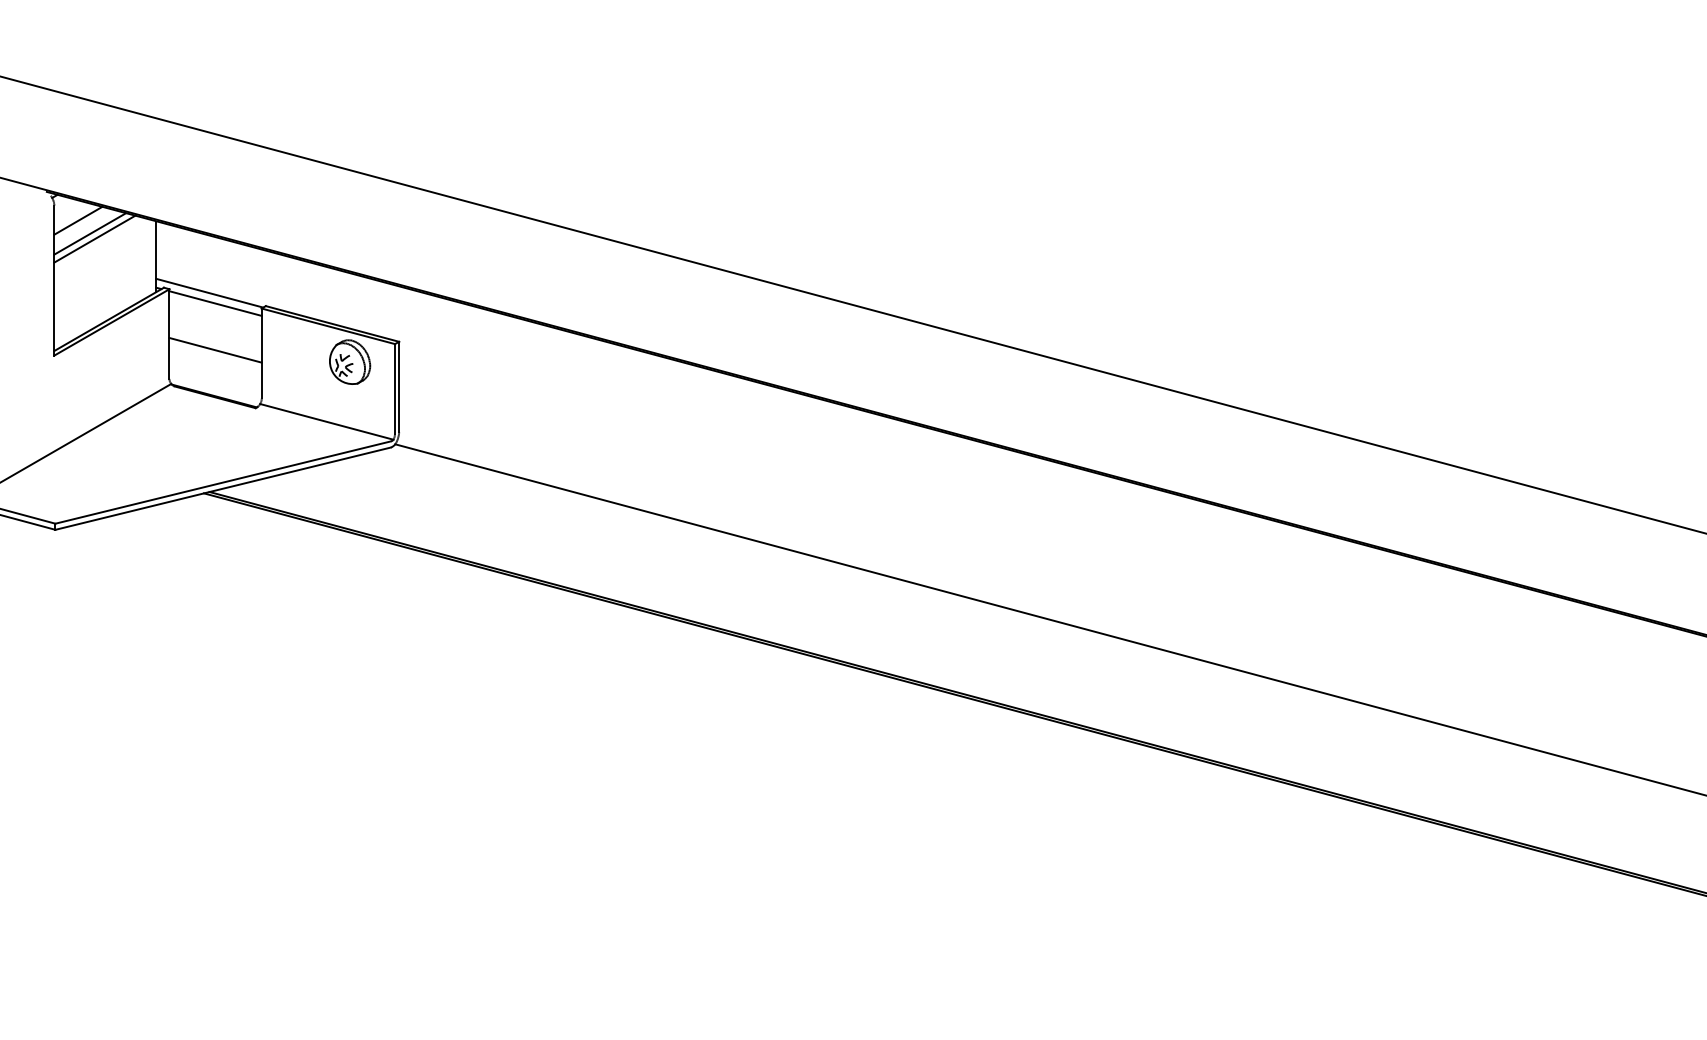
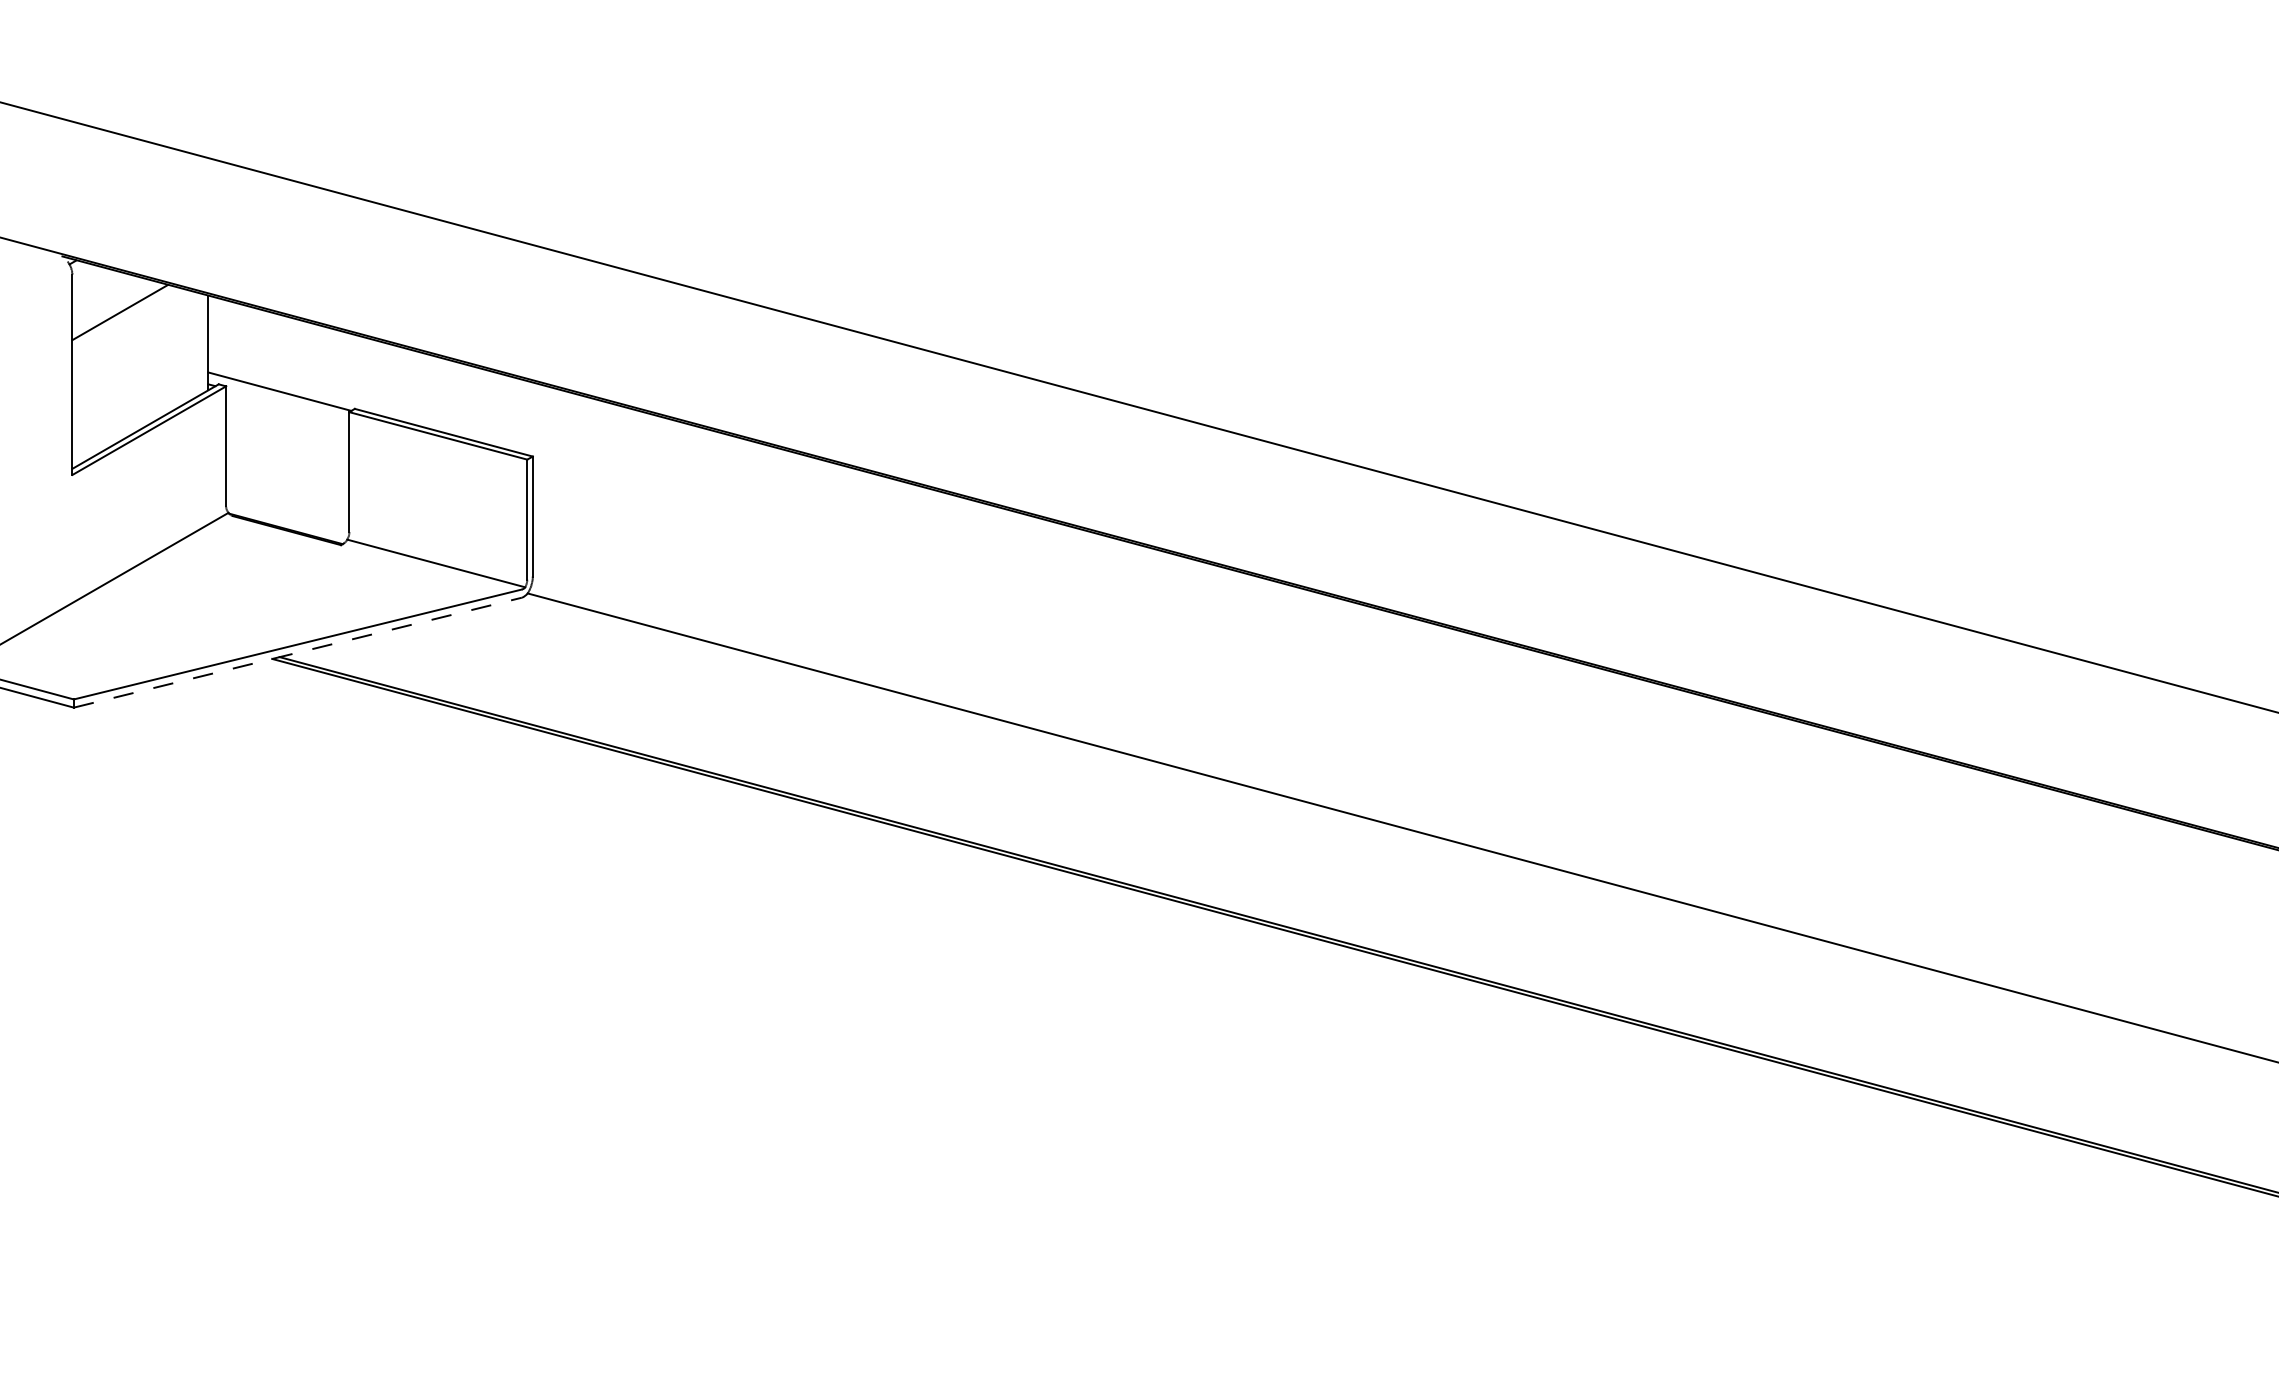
line: (78, 220) -> (104, 294), removed
line: (94, 239) -> (126, 319), removed
line: (215, 303) -> (287, 405), removed
line: (215, 349) -> (287, 467), removed
part: (350, 361) -> (467, 483), removed
line: (222, 488) -> (297, 652), solid -> dashed

